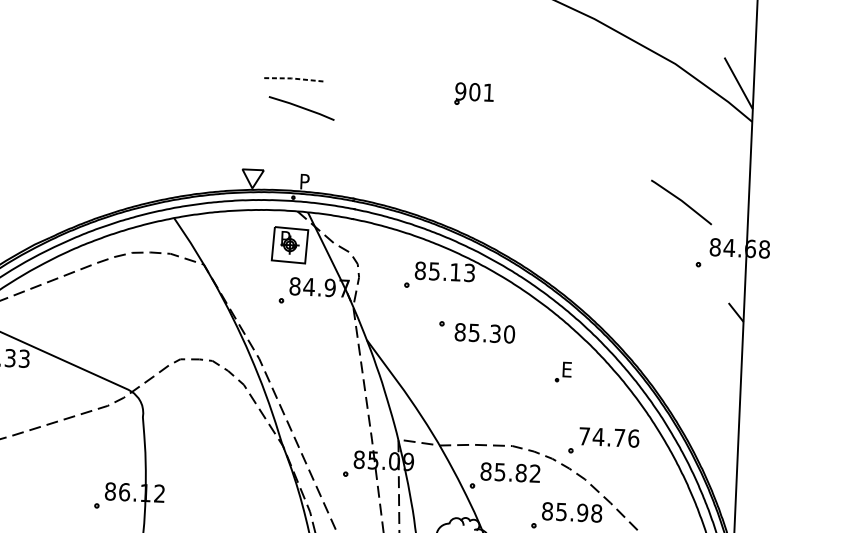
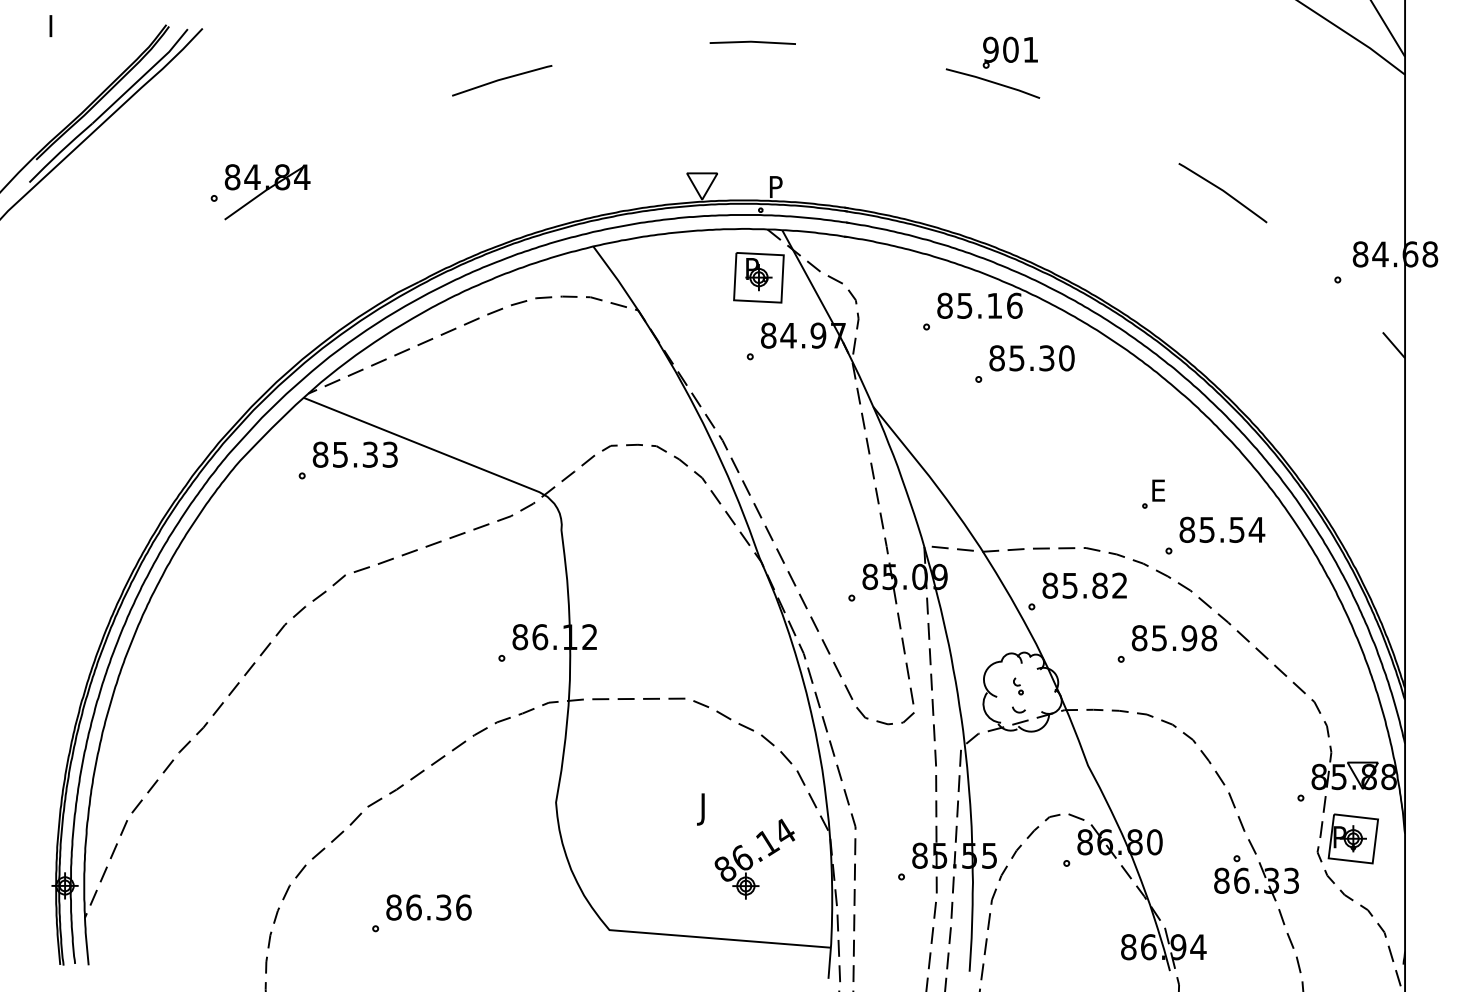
line: (292, 78) -> (751, 41), dashed -> solid
line: (115, 97) -> (502, 79), added
line: (301, 108) -> (992, 83), moved
line: (681, 202) -> (1223, 192), moved
text: (469, 272) -> (1014, 305), 85.13 -> 85.16
text: (484, 333) -> (1031, 358), moved
part: (563, 371) -> (1153, 493), moved
text: (609, 437) -> (1222, 529), 74.76 -> 85.54

